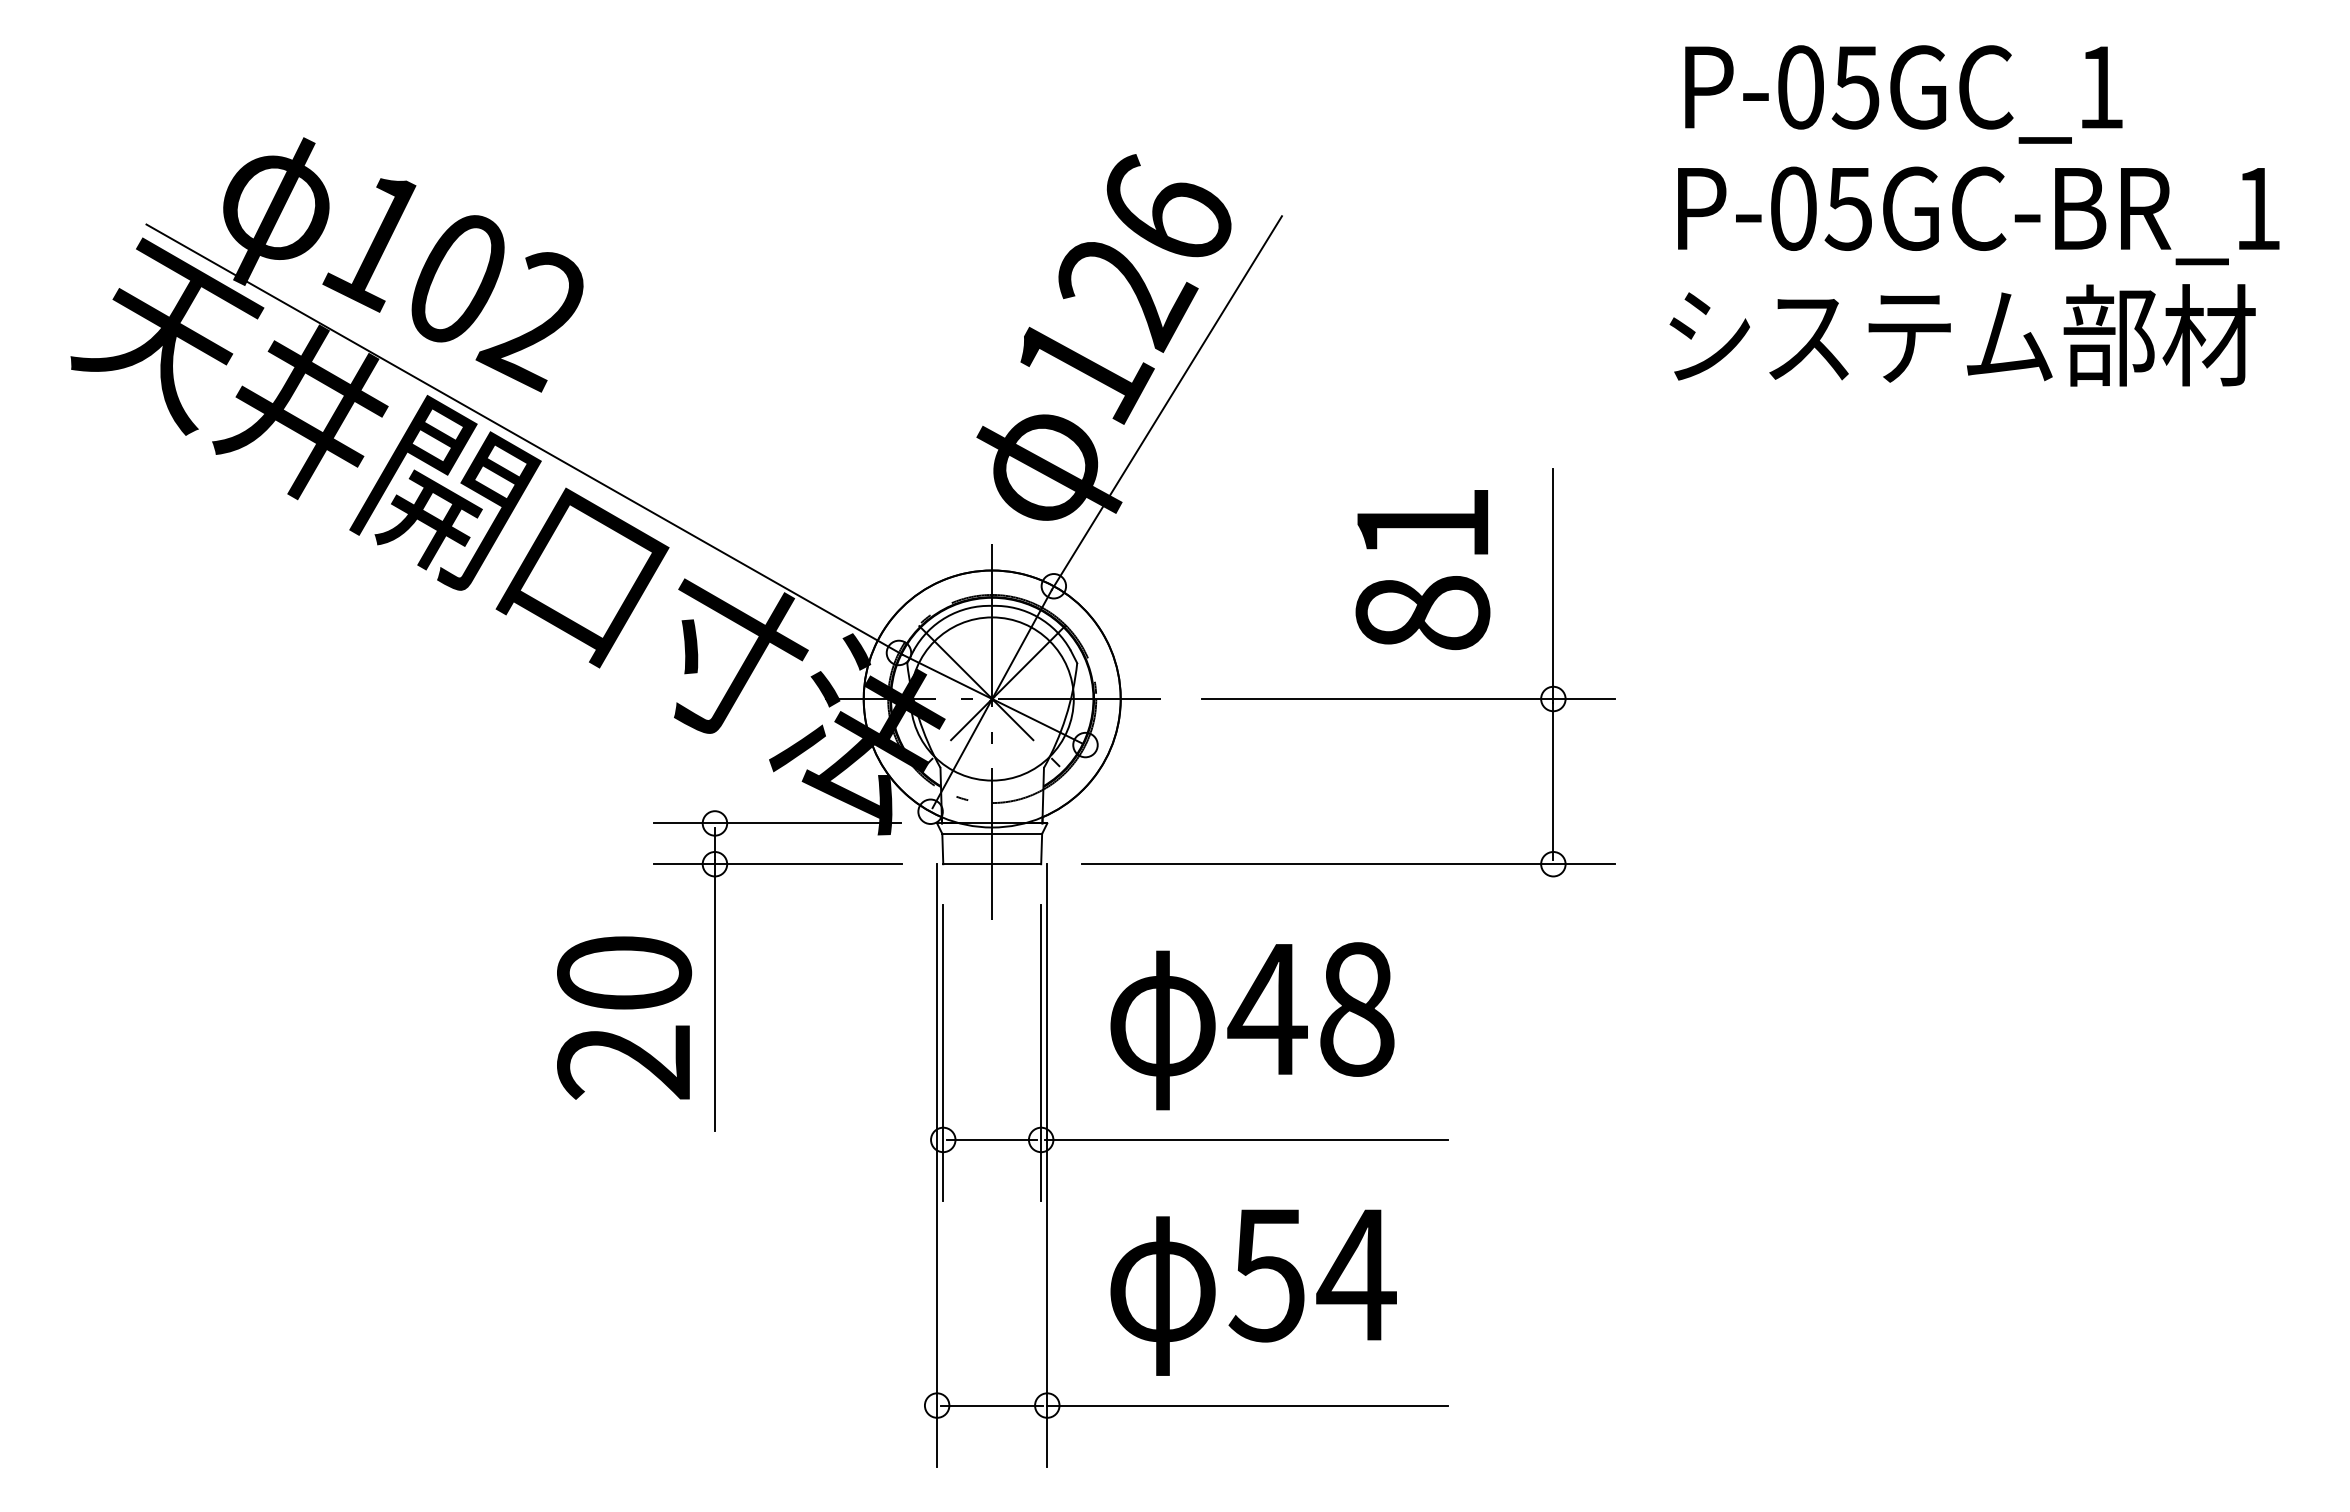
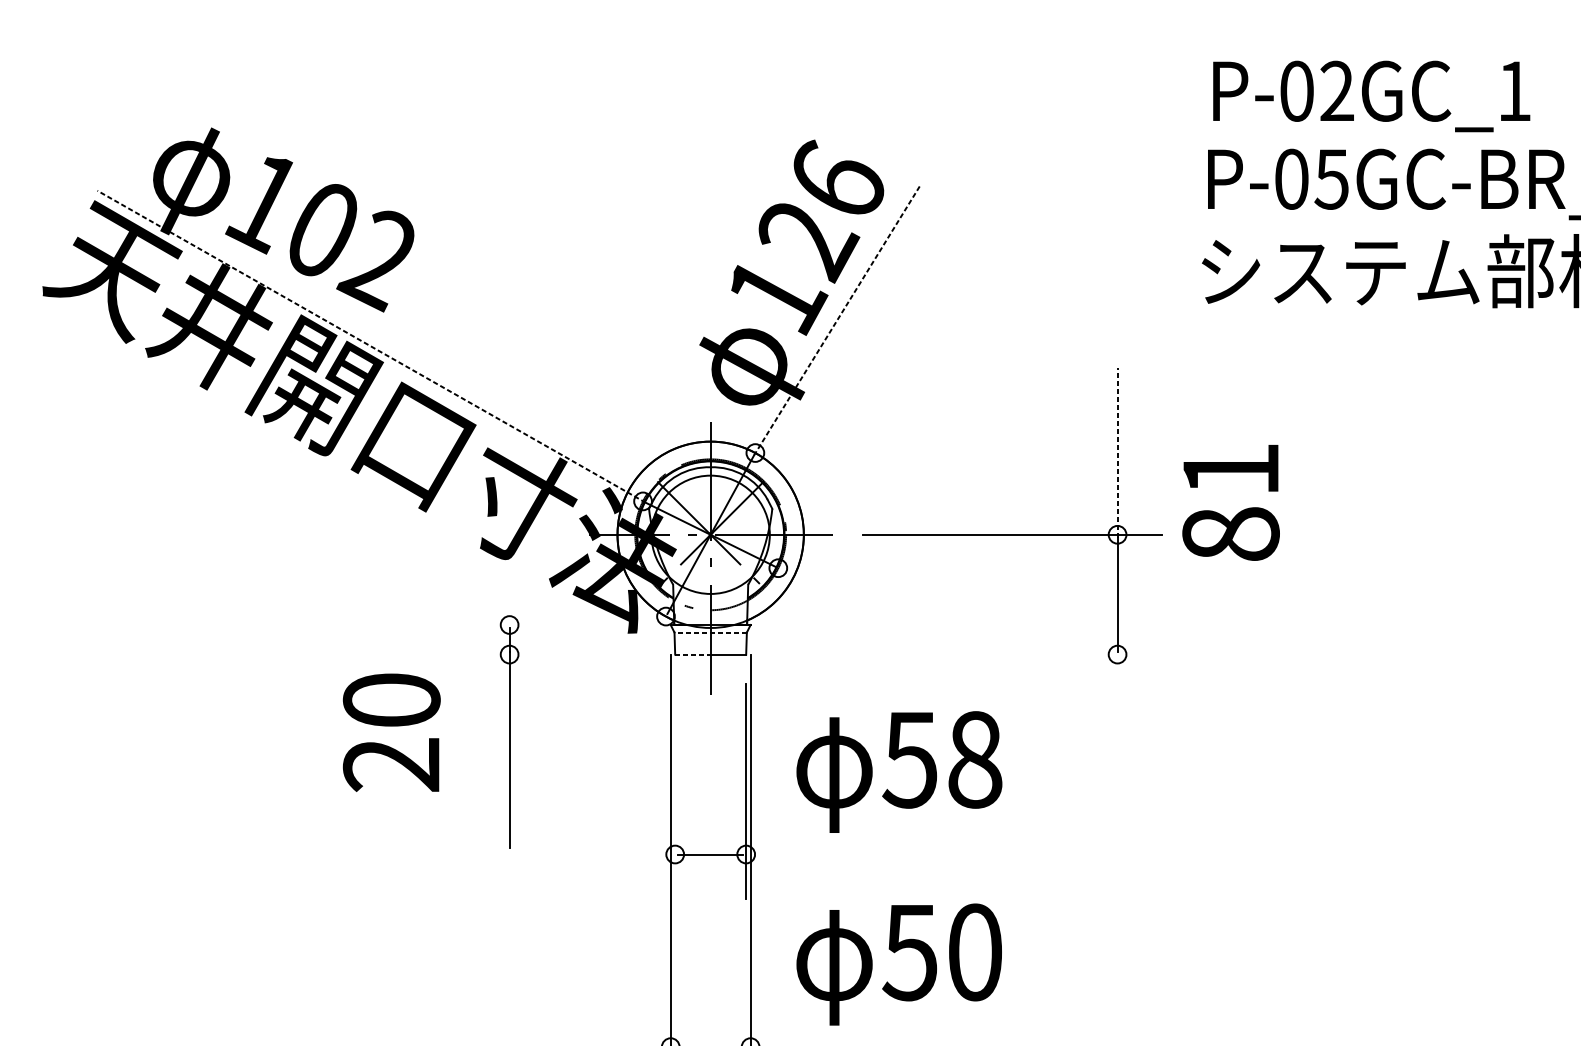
text: (1855, 87) -> (1336, 91), P-05GC_1 -> P-02GC_1
line: (1167, 402) -> (837, 319), solid -> dashed
line: (524, 439) -> (371, 346), solid -> dashed
text: (1422, 570) -> (1230, 503), moved
line: (1553, 585) -> (1117, 452), solid -> dashed
line: (777, 823) -> (554, 625), removed
line: (992, 833) -> (710, 632), solid -> dashed
line: (777, 864) -> (554, 654), removed
line: (968, 864) -> (693, 654), solid -> dashed
line: (1347, 864) -> (968, 654), removed
text: (1267, 1010) -> (910, 760), 48 -> 58
text: (624, 1017) -> (391, 732), moved
line: (943, 1053) -> (675, 791), removed
line: (1246, 1139) -> (895, 854), removed
text: (1356, 1274) -> (974, 952), 54 -> 50

